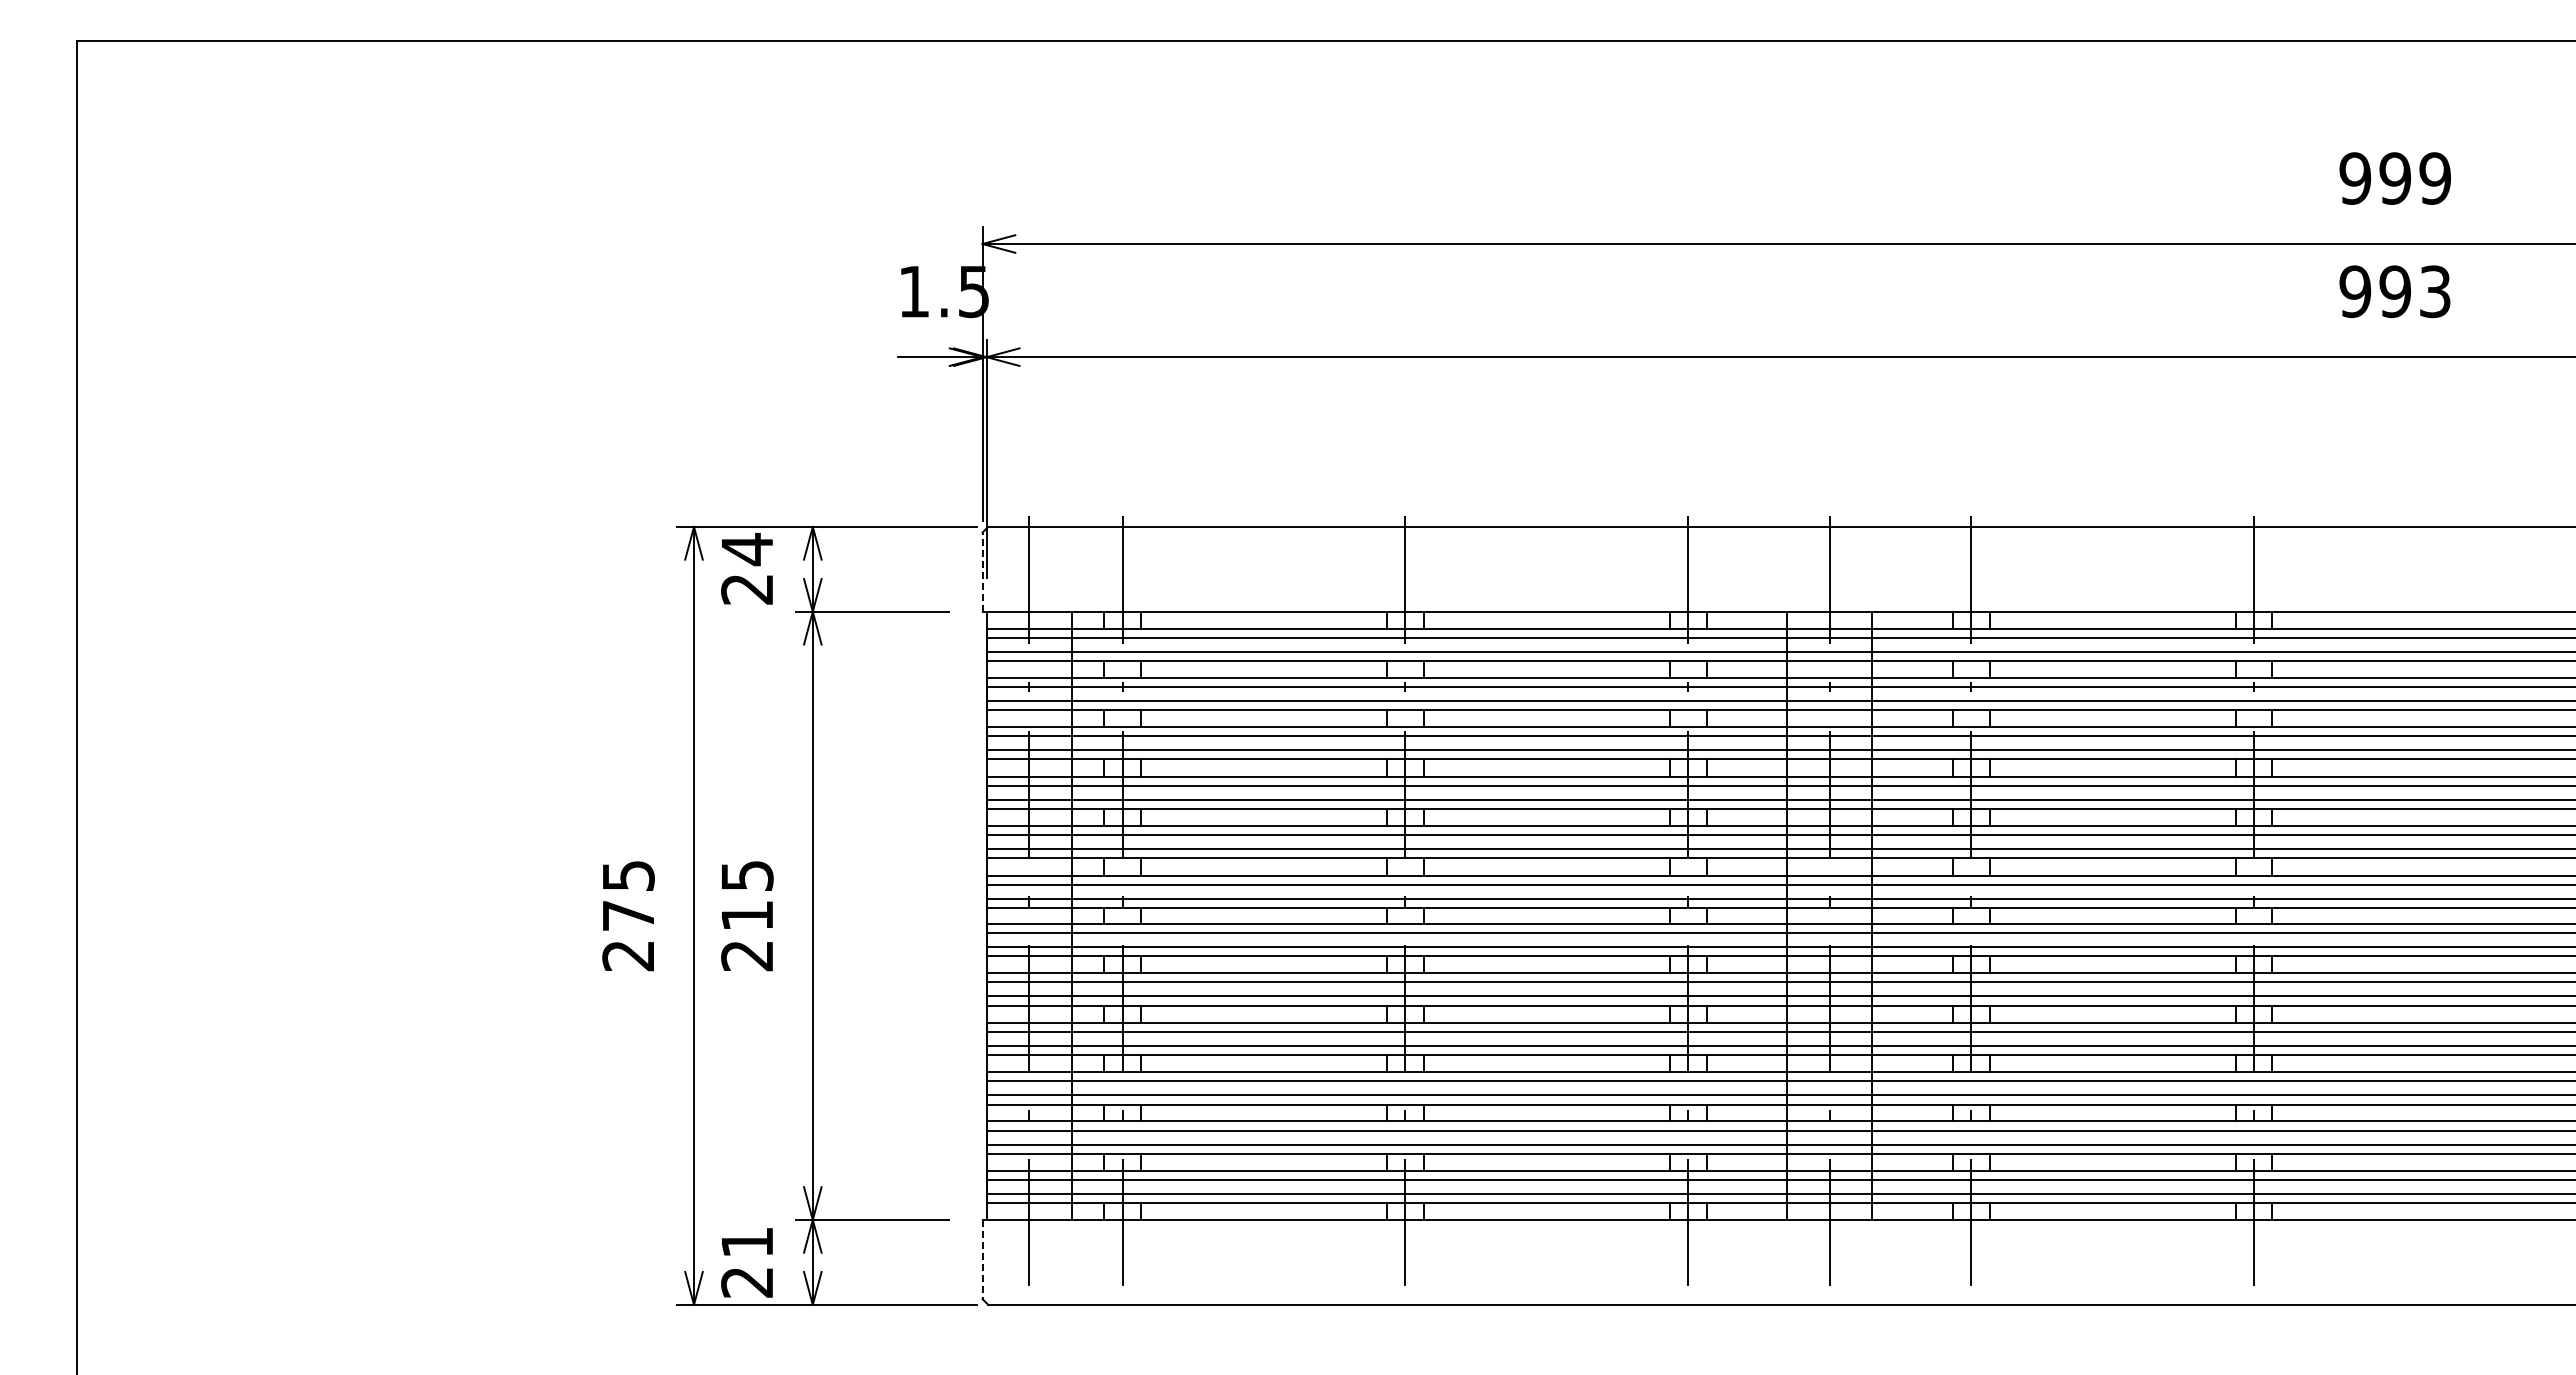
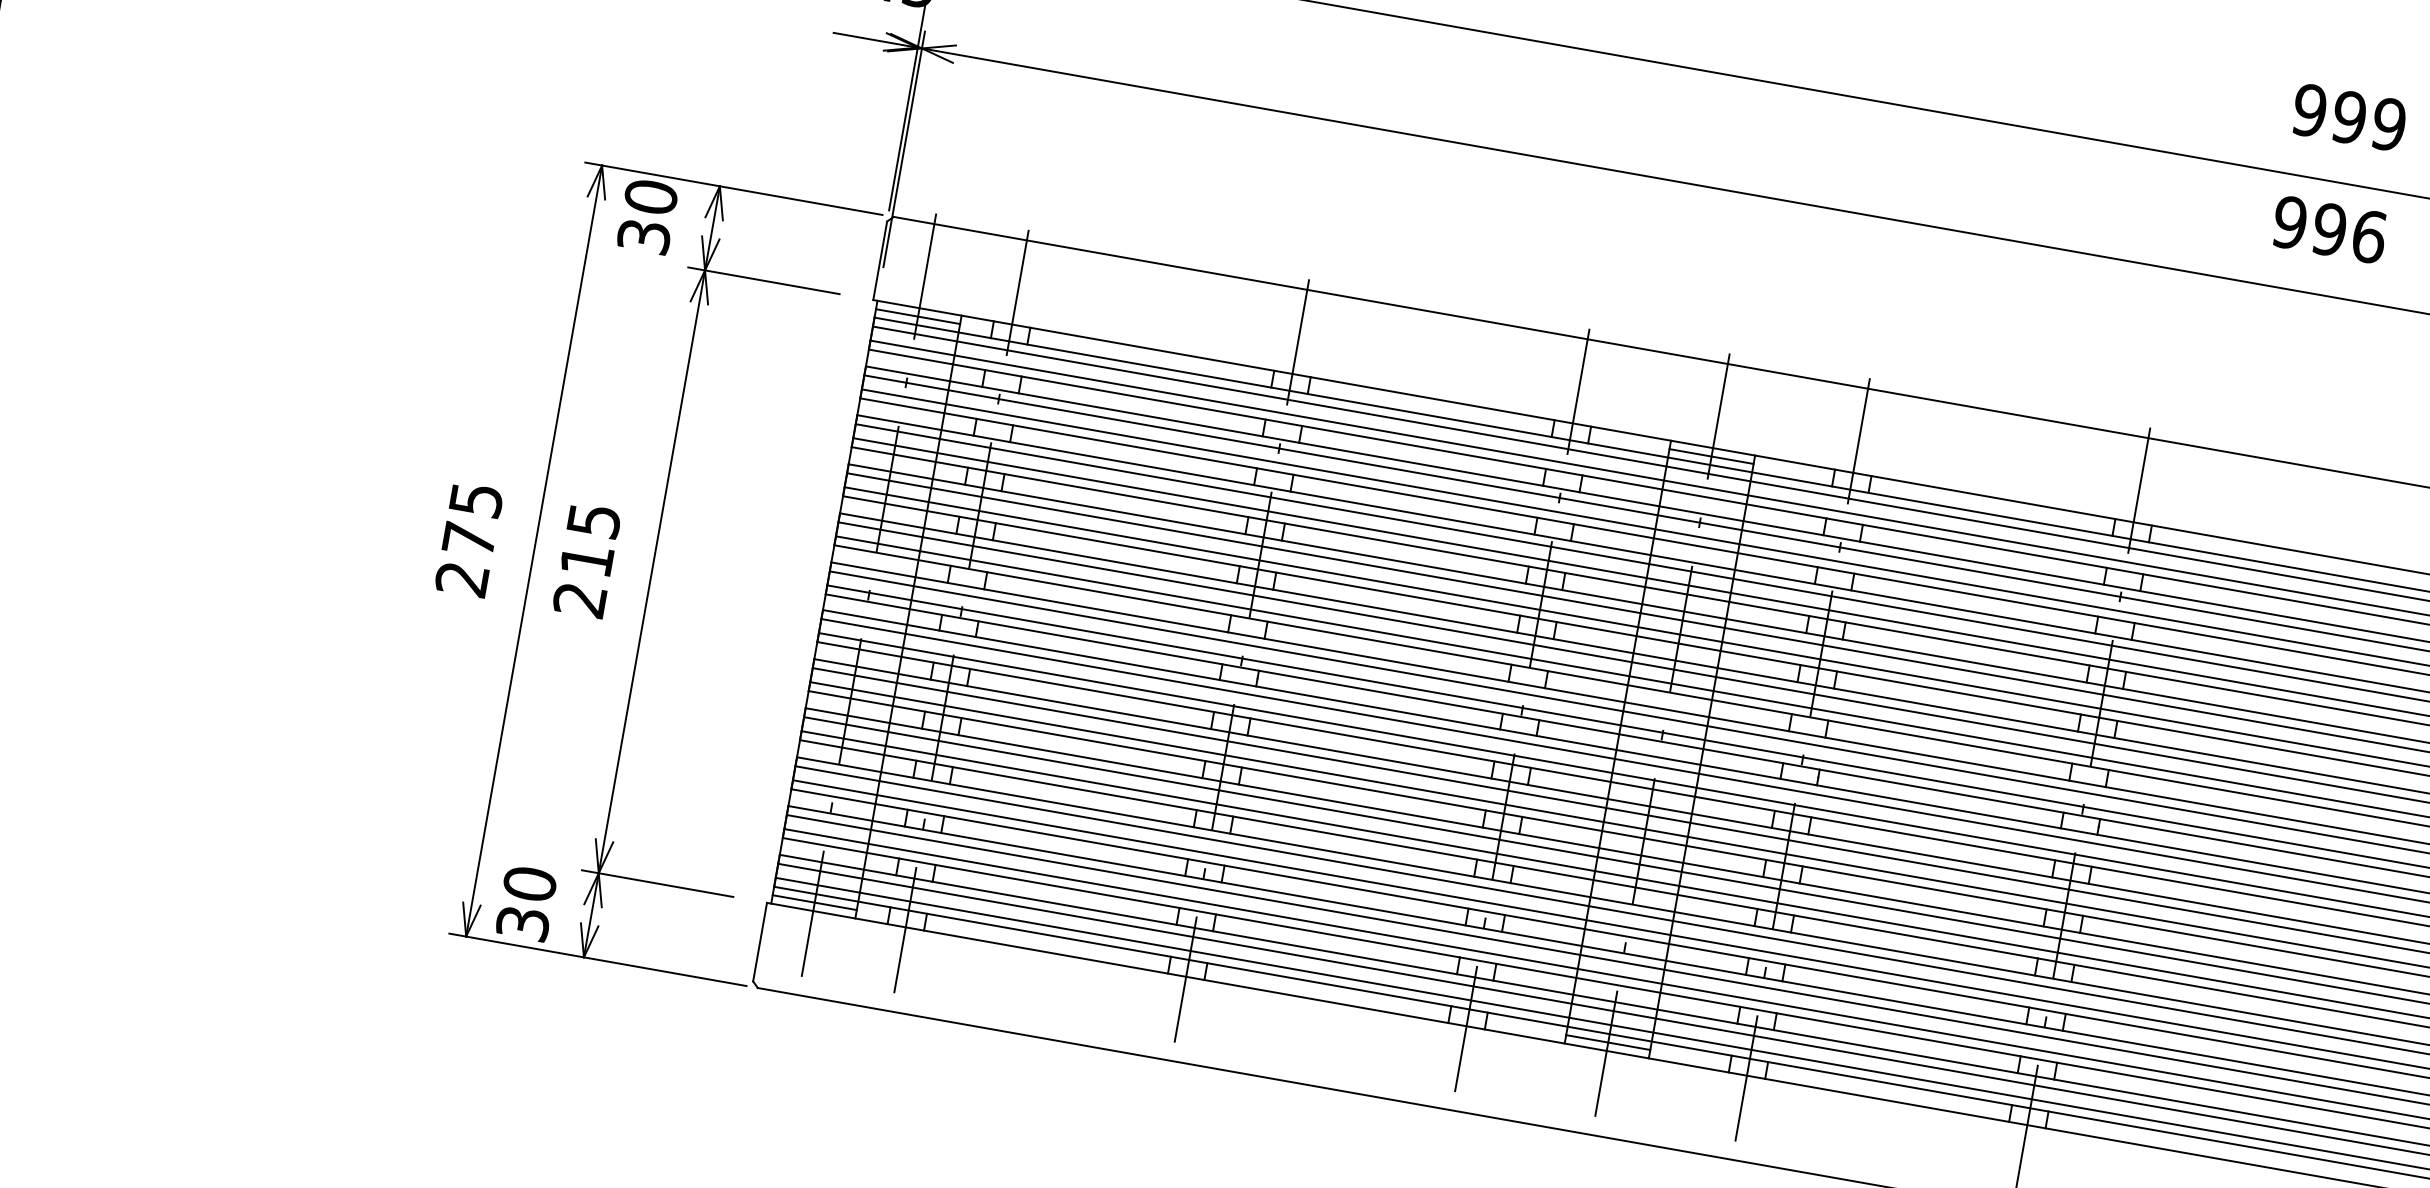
text: (2435, 291) -> (2369, 236), 993 -> 996
text: (747, 568) -> (647, 216), 24 -> 30
line: (982, 572) -> (880, 261), dashed -> solid
line: (1028, 620) -> (917, 316), added
line: (1829, 620) -> (1711, 456), added
line: (1028, 1211) -> (814, 902), added
line: (1829, 1211) -> (1608, 1042), added
line: (982, 1259) -> (760, 942), dashed -> solid
text: (747, 1261) -> (526, 903), 21 -> 30

